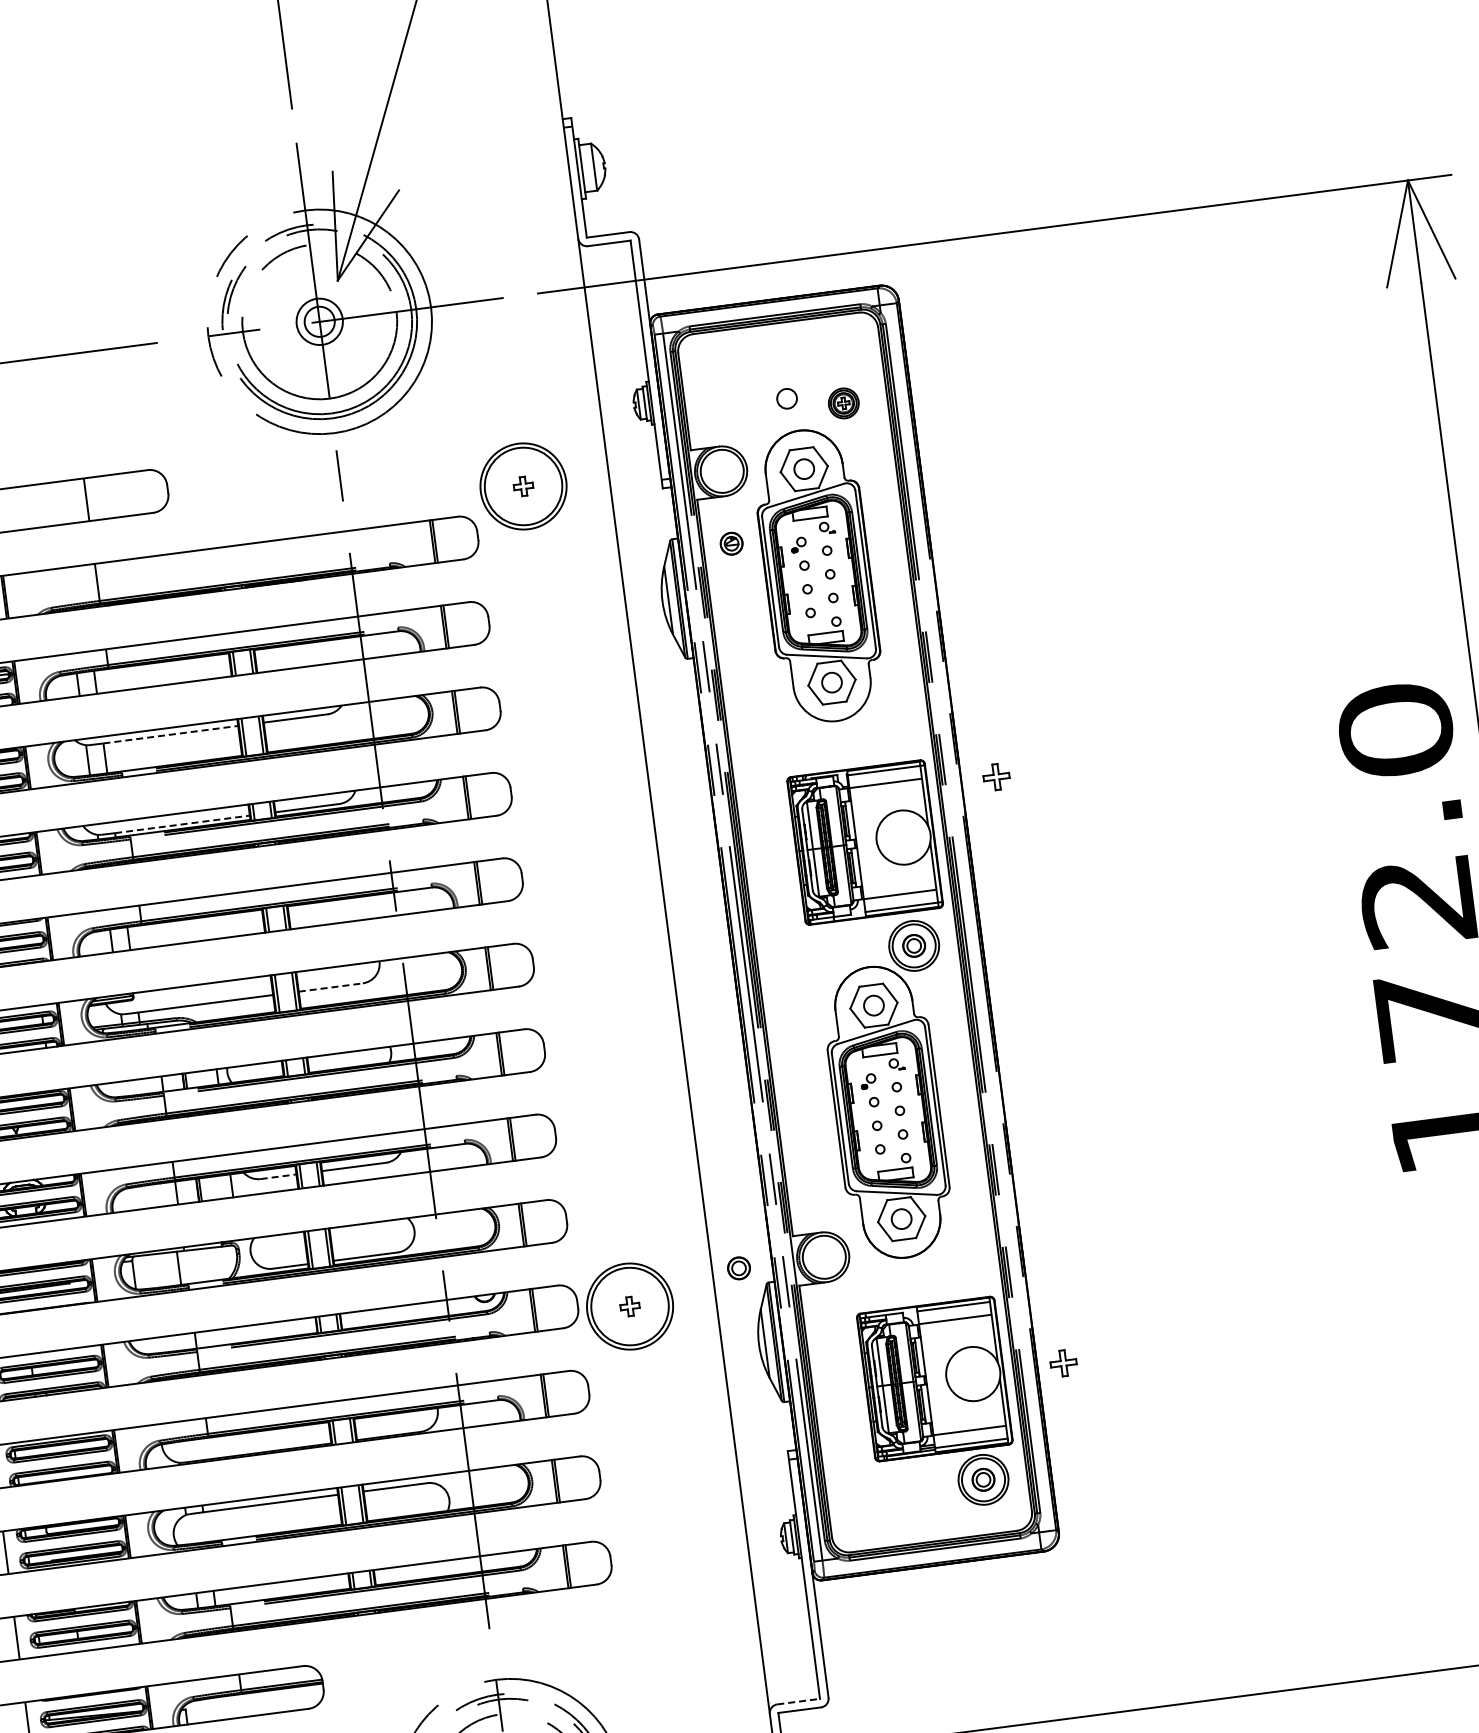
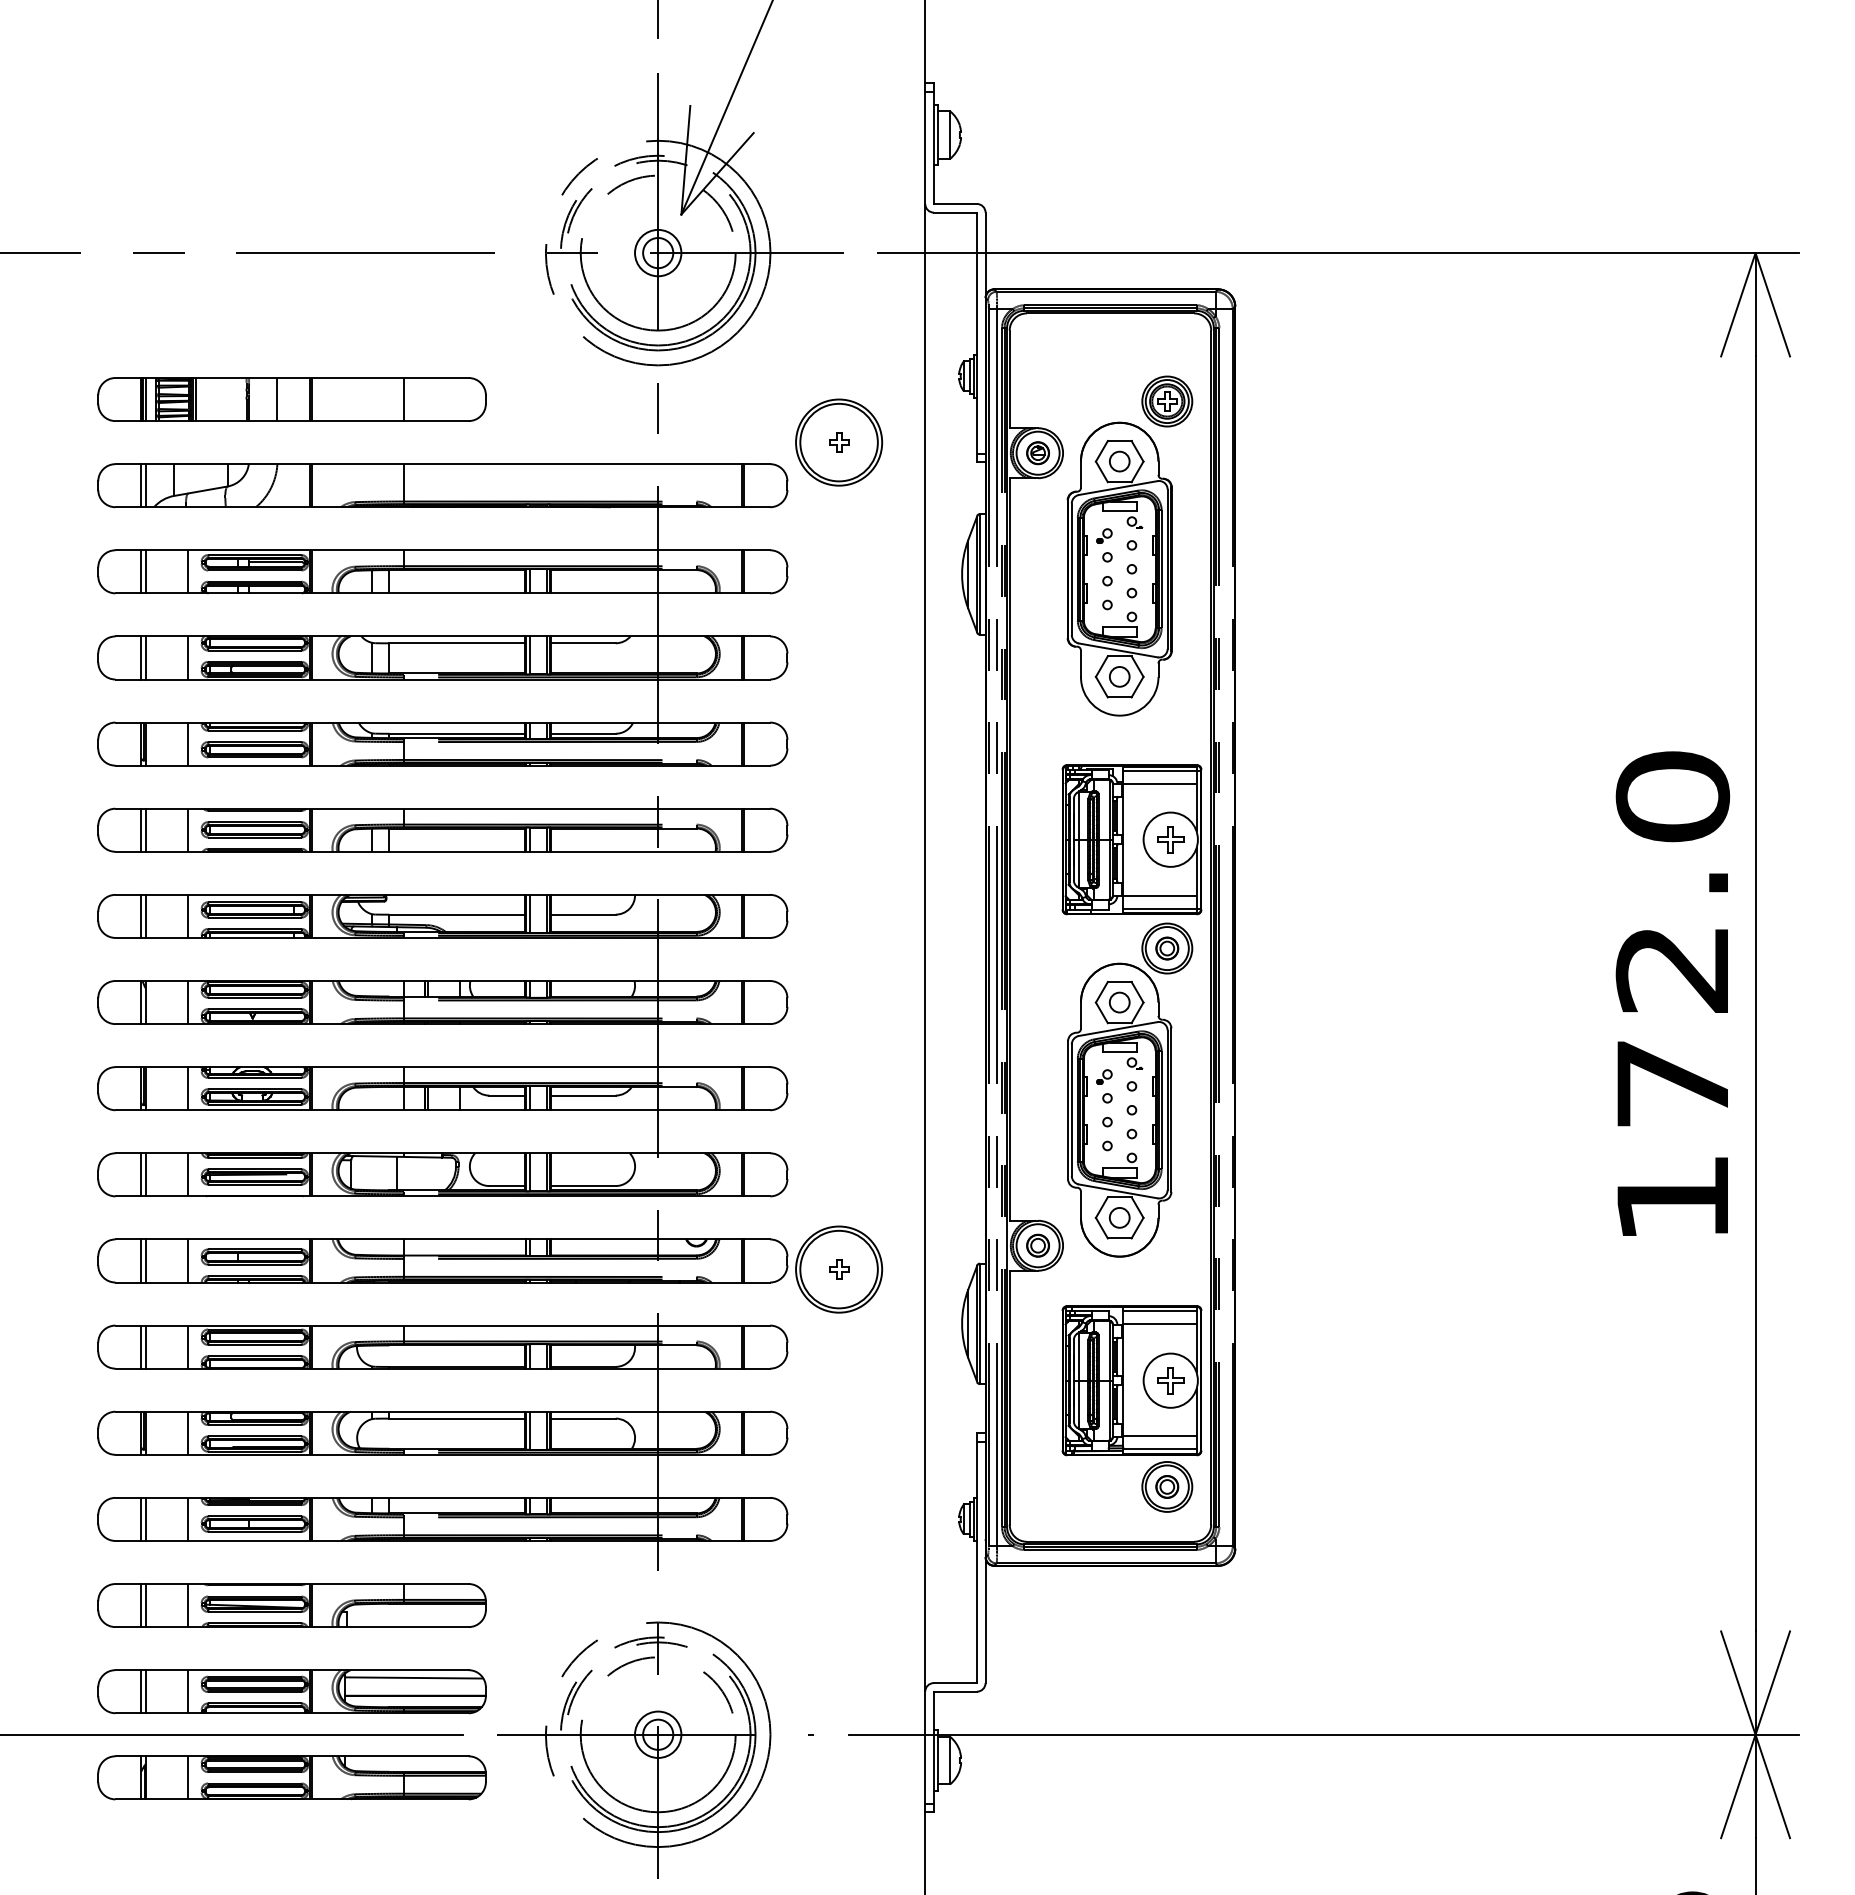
circle: (786, 398) -> (1111, 389), removed
part: (843, 403) -> (1167, 401), size x1.67
part: (731, 544) -> (1037, 453), moved
line: (170, 734) -> (457, 643), dashed -> solid
part: (996, 776) -> (1170, 839), moved
line: (182, 824) -> (457, 733), dashed -> solid
line: (330, 987) -> (583, 914), dashed -> solid
line: (278, 1176) -> (507, 1095), dashed -> solid
part: (738, 1268) -> (1037, 1245), moved
part: (1063, 1363) -> (1170, 1380), moved
line: (798, 1702) -> (955, 1683), dashed -> solid

